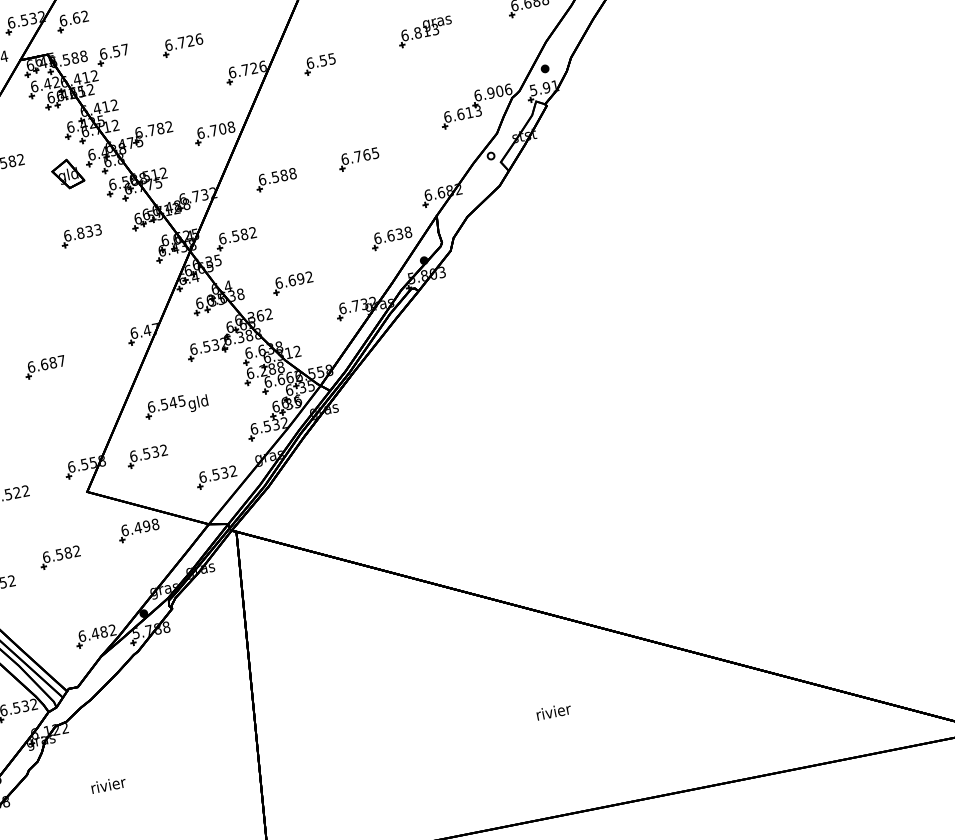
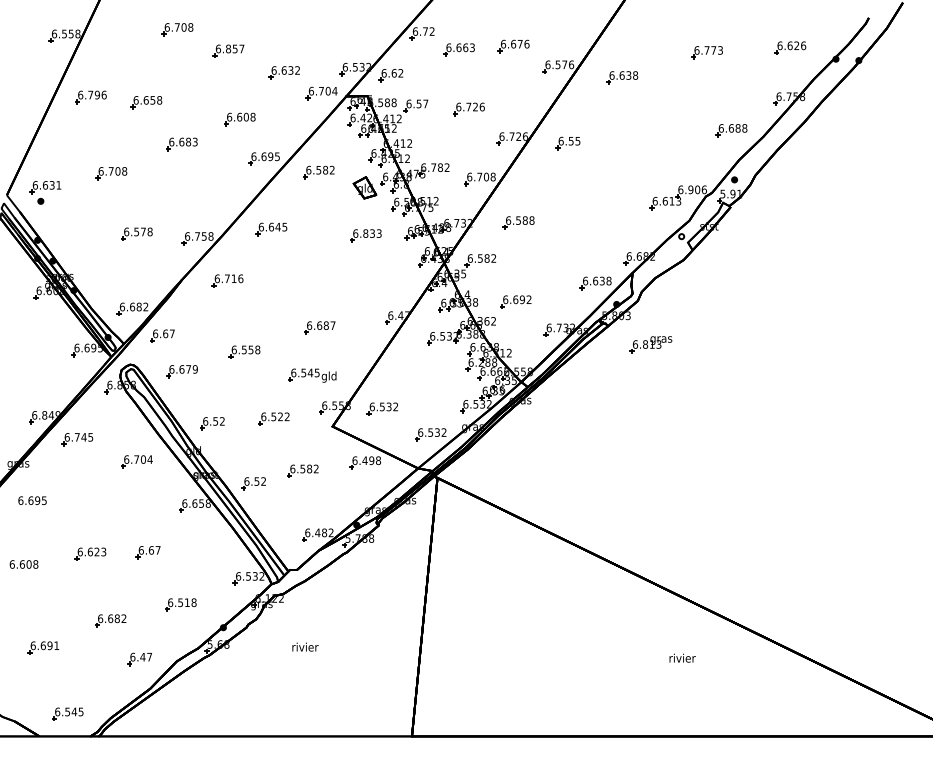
part: (424, 31) -> (650, 344), moved
part: (358, 159) -> (582, 219), removed
part: (176, 405) -> (312, 375), moved
text: (553, 710) -> (682, 657), moved

